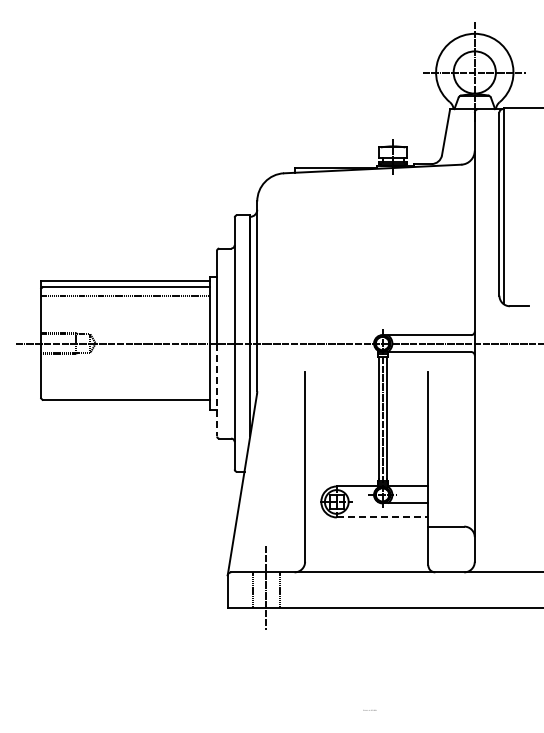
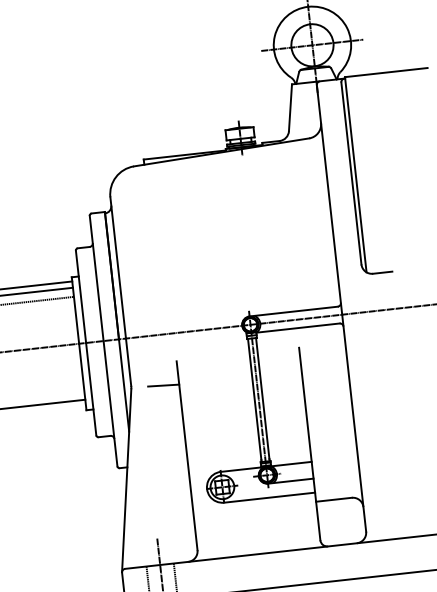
line: (217, 390) -> (91, 389), dashed -> solid
line: (289, 394) -> (163, 385), added
line: (382, 517) -> (269, 497), dashed -> solid

